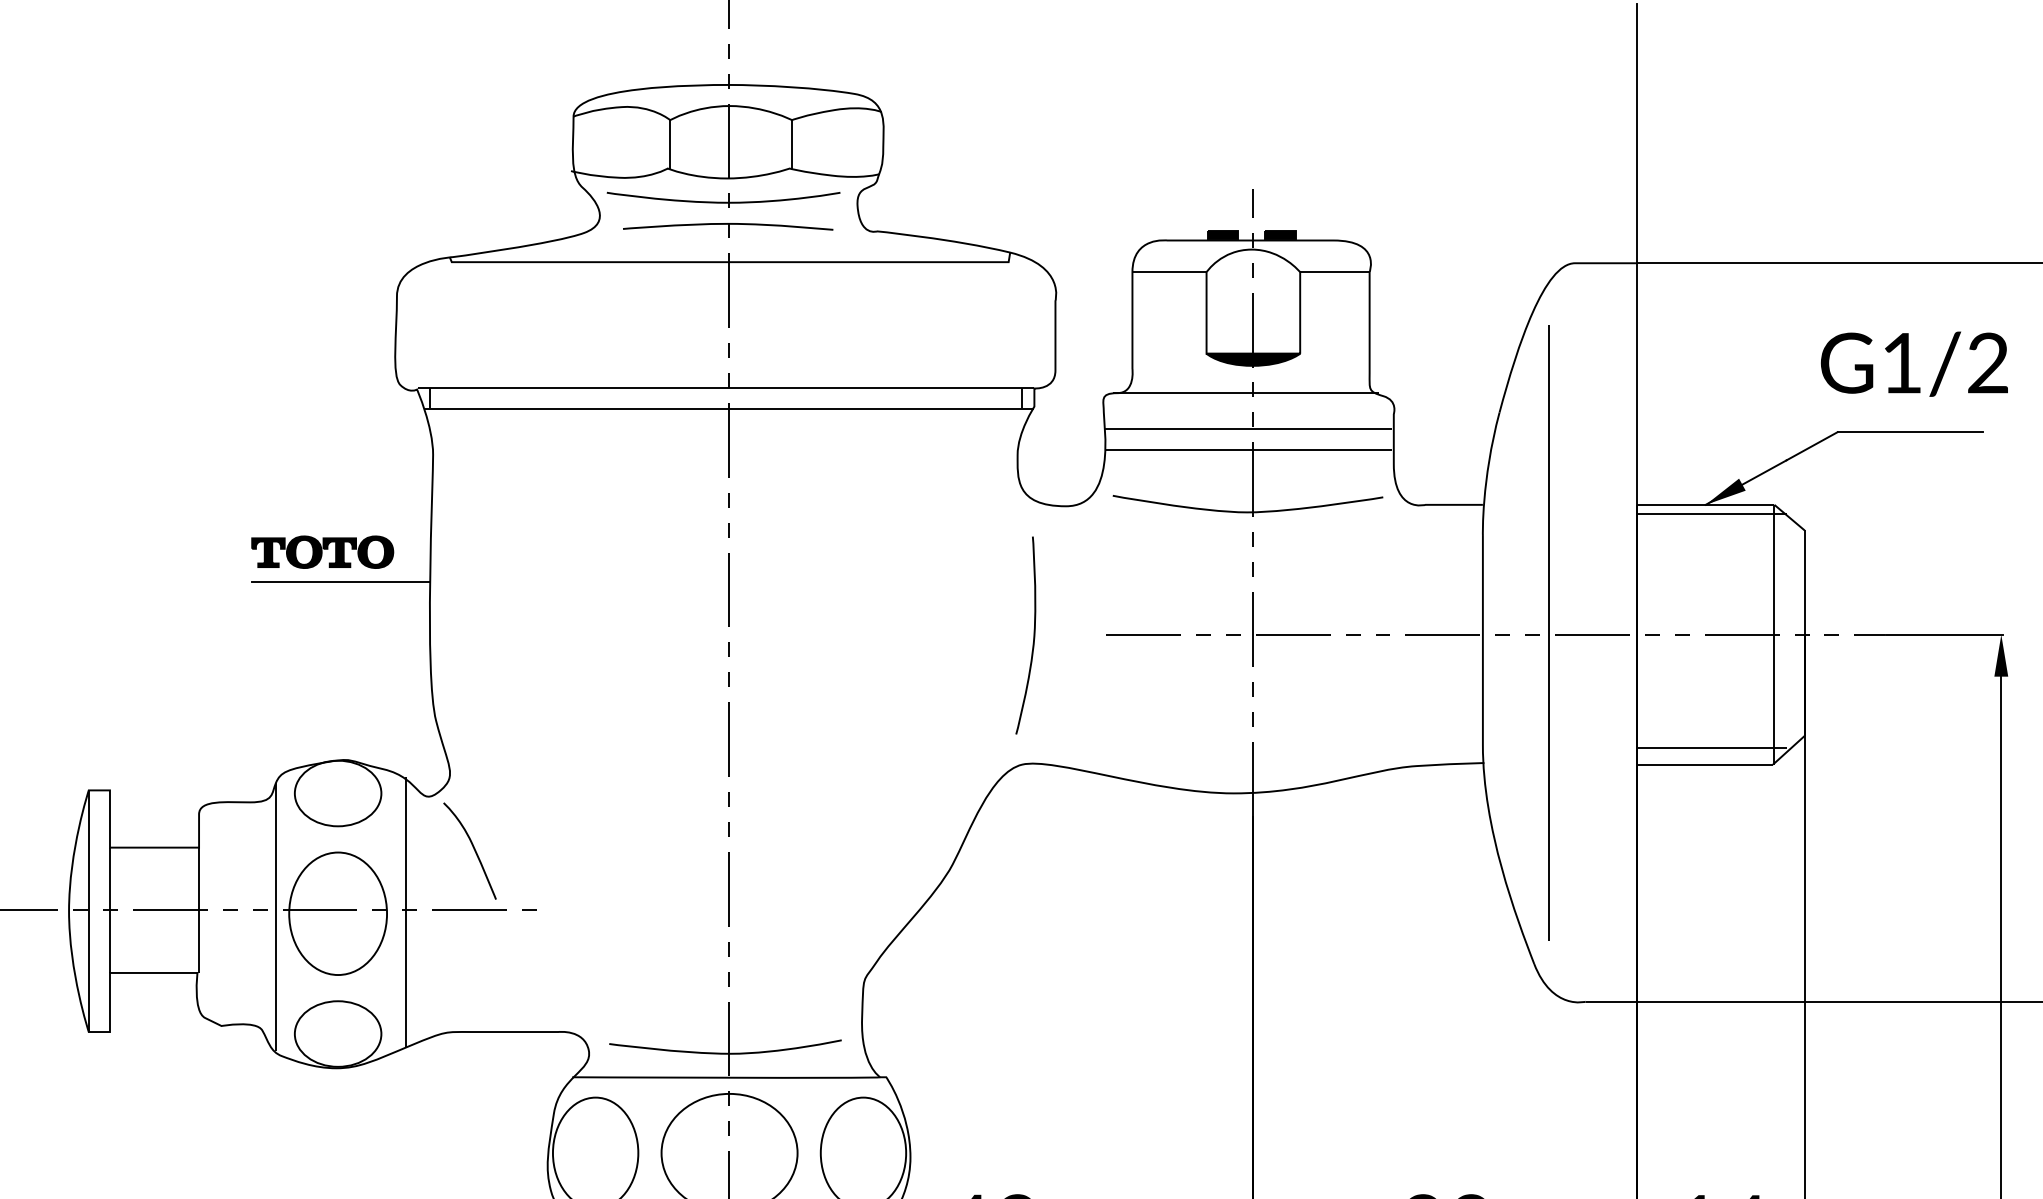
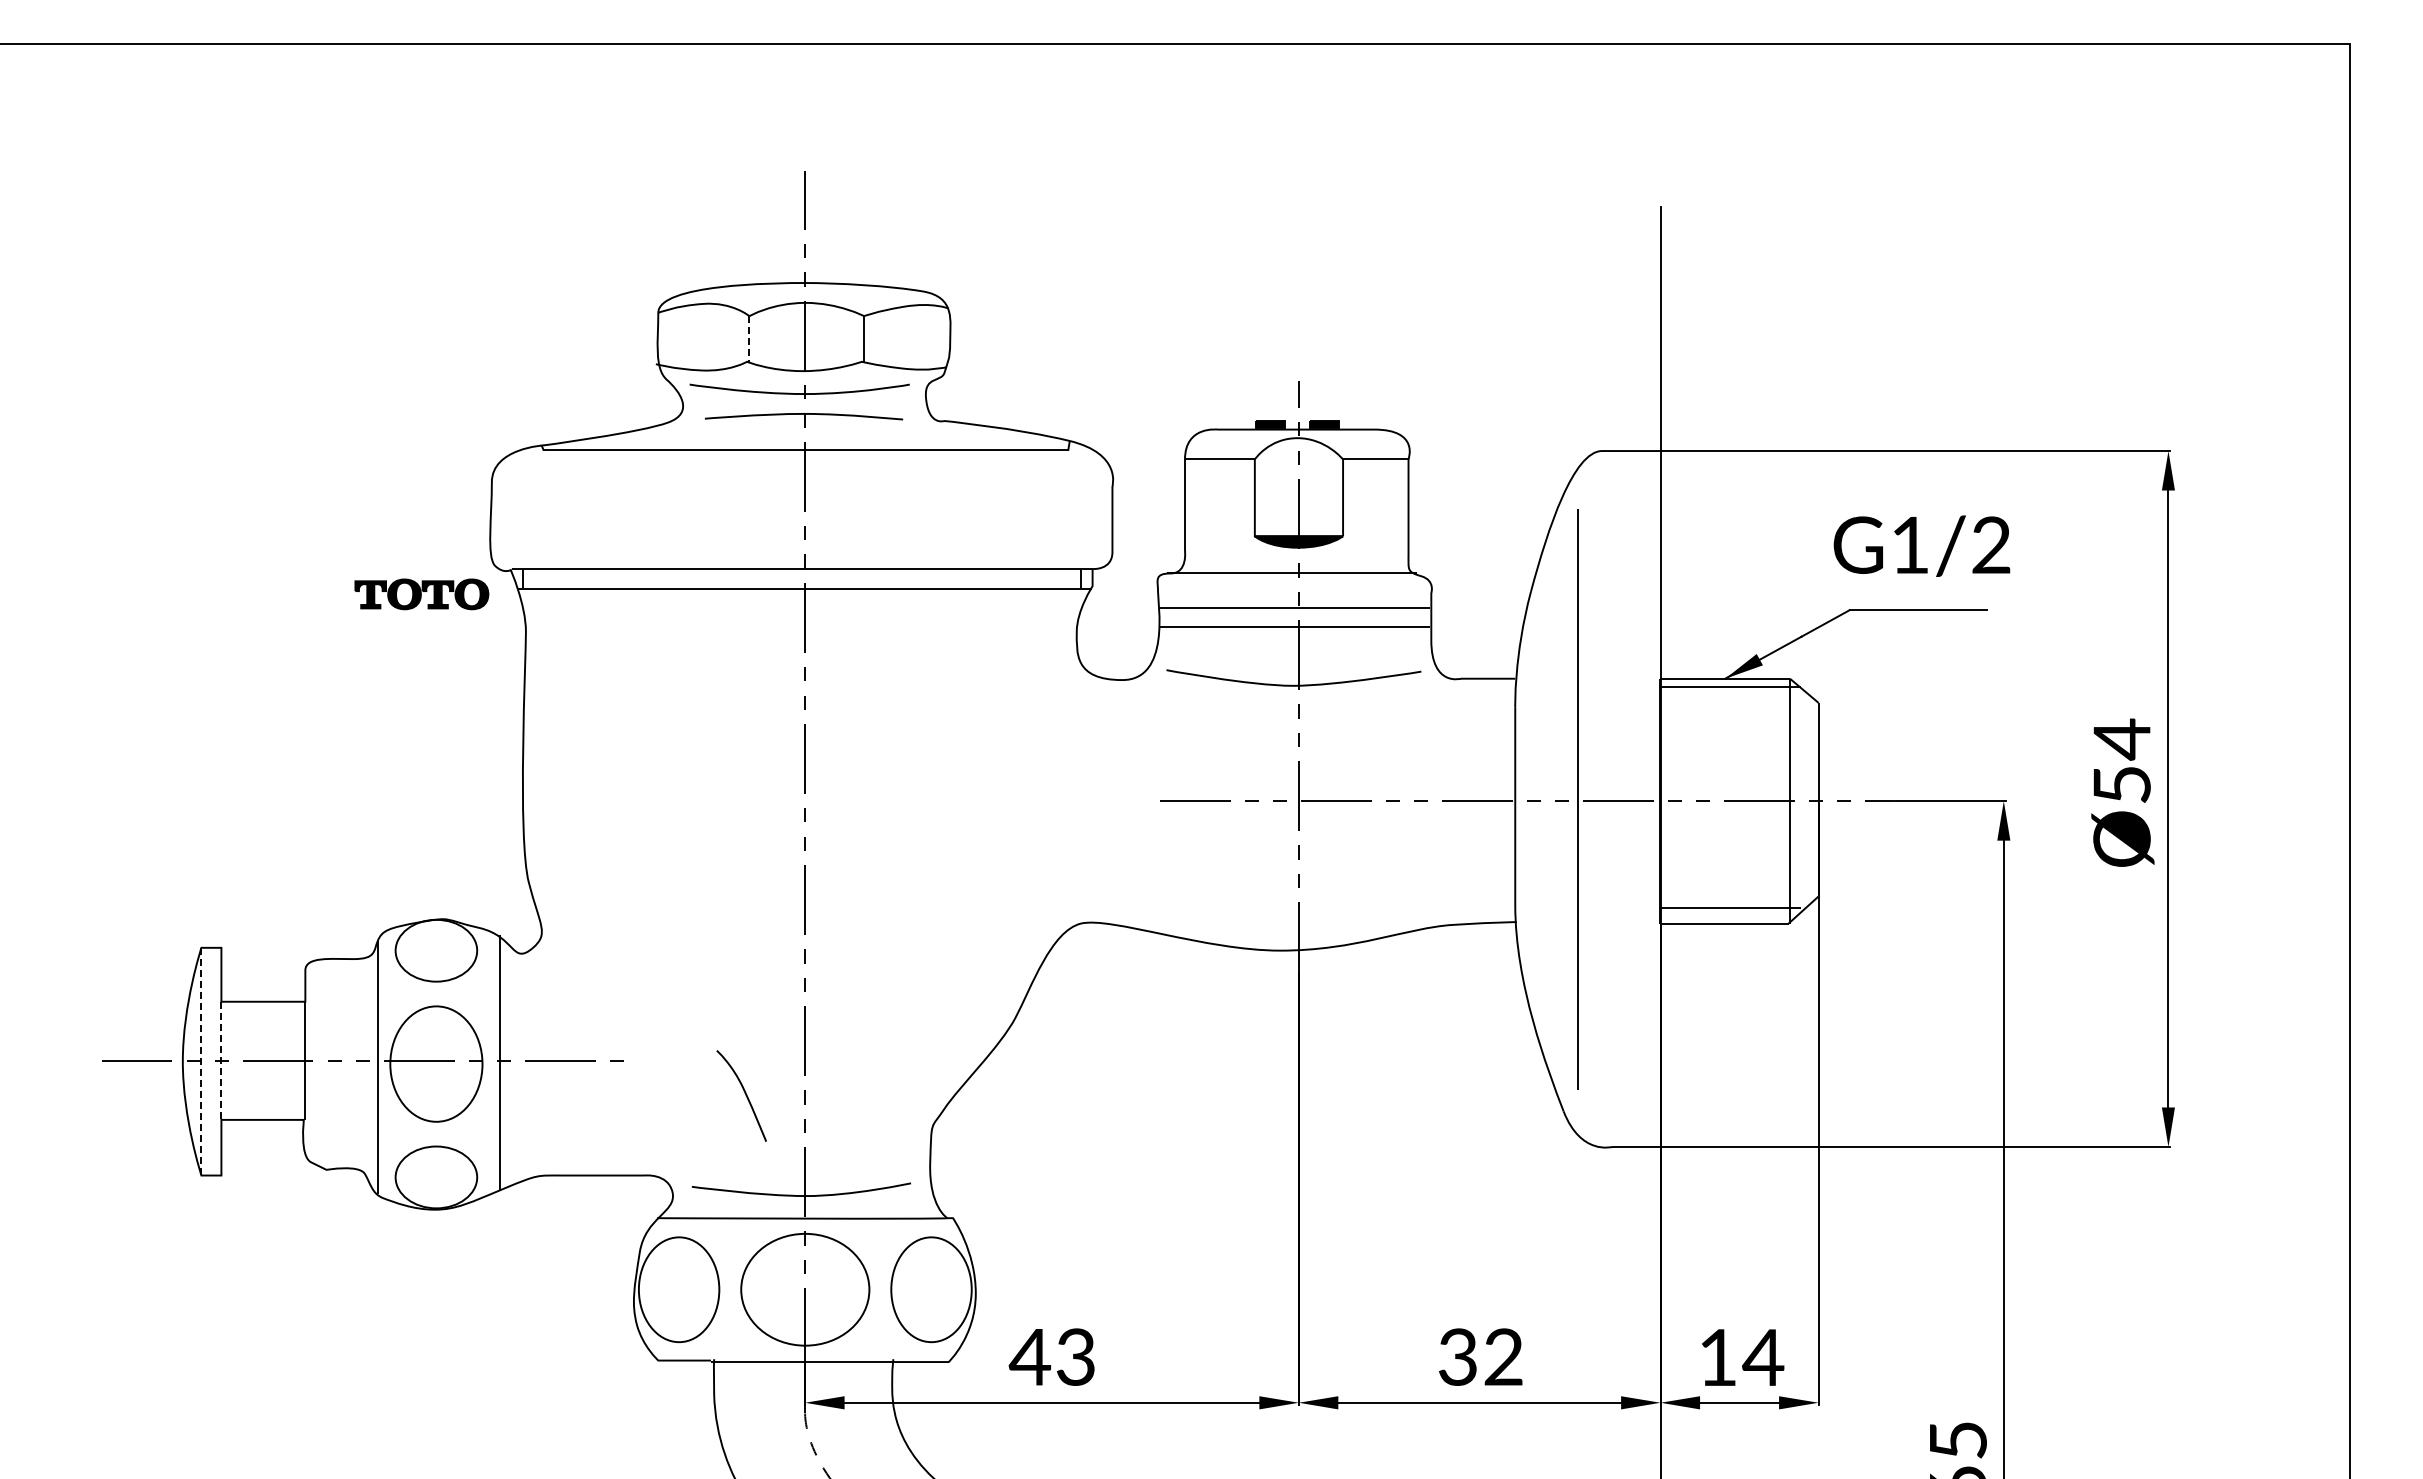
line: (670, 143) -> (749, 338), solid -> dashed
part: (322, 552) -> (421, 594), moved
line: (341, 582) -> (439, 751), removed
curve: (1033, 635) -> (1091, 801), removed
curve: (472, 848) -> (744, 1093), moved
line: (88, 911) -> (201, 1061), solid -> dashed
line: (110, 911) -> (221, 1061), solid -> dashed

